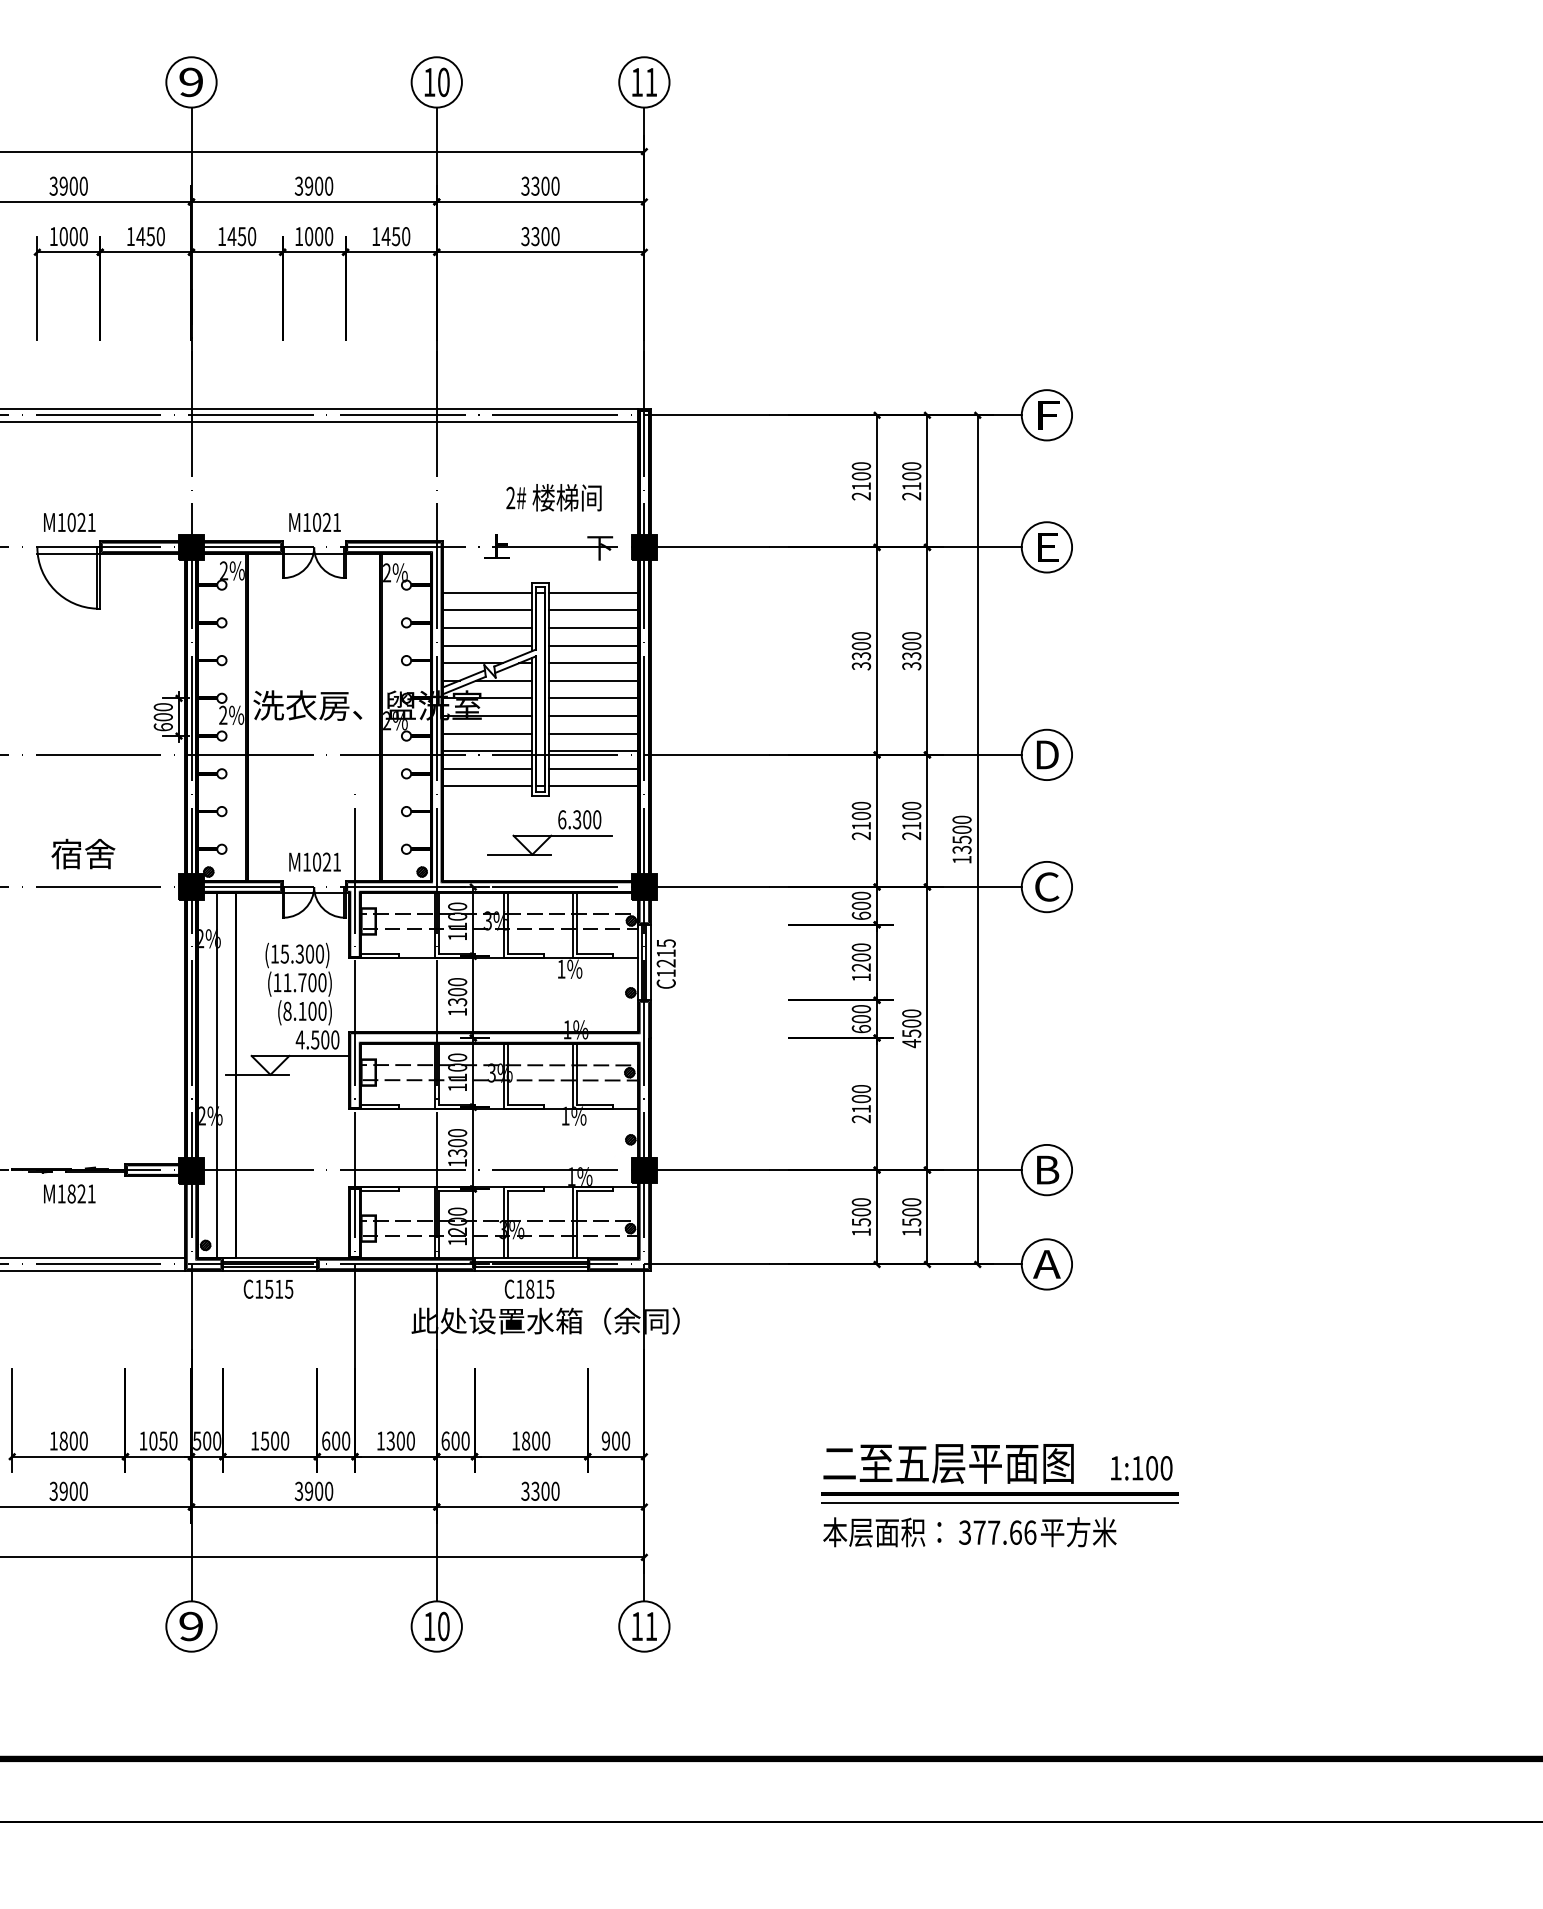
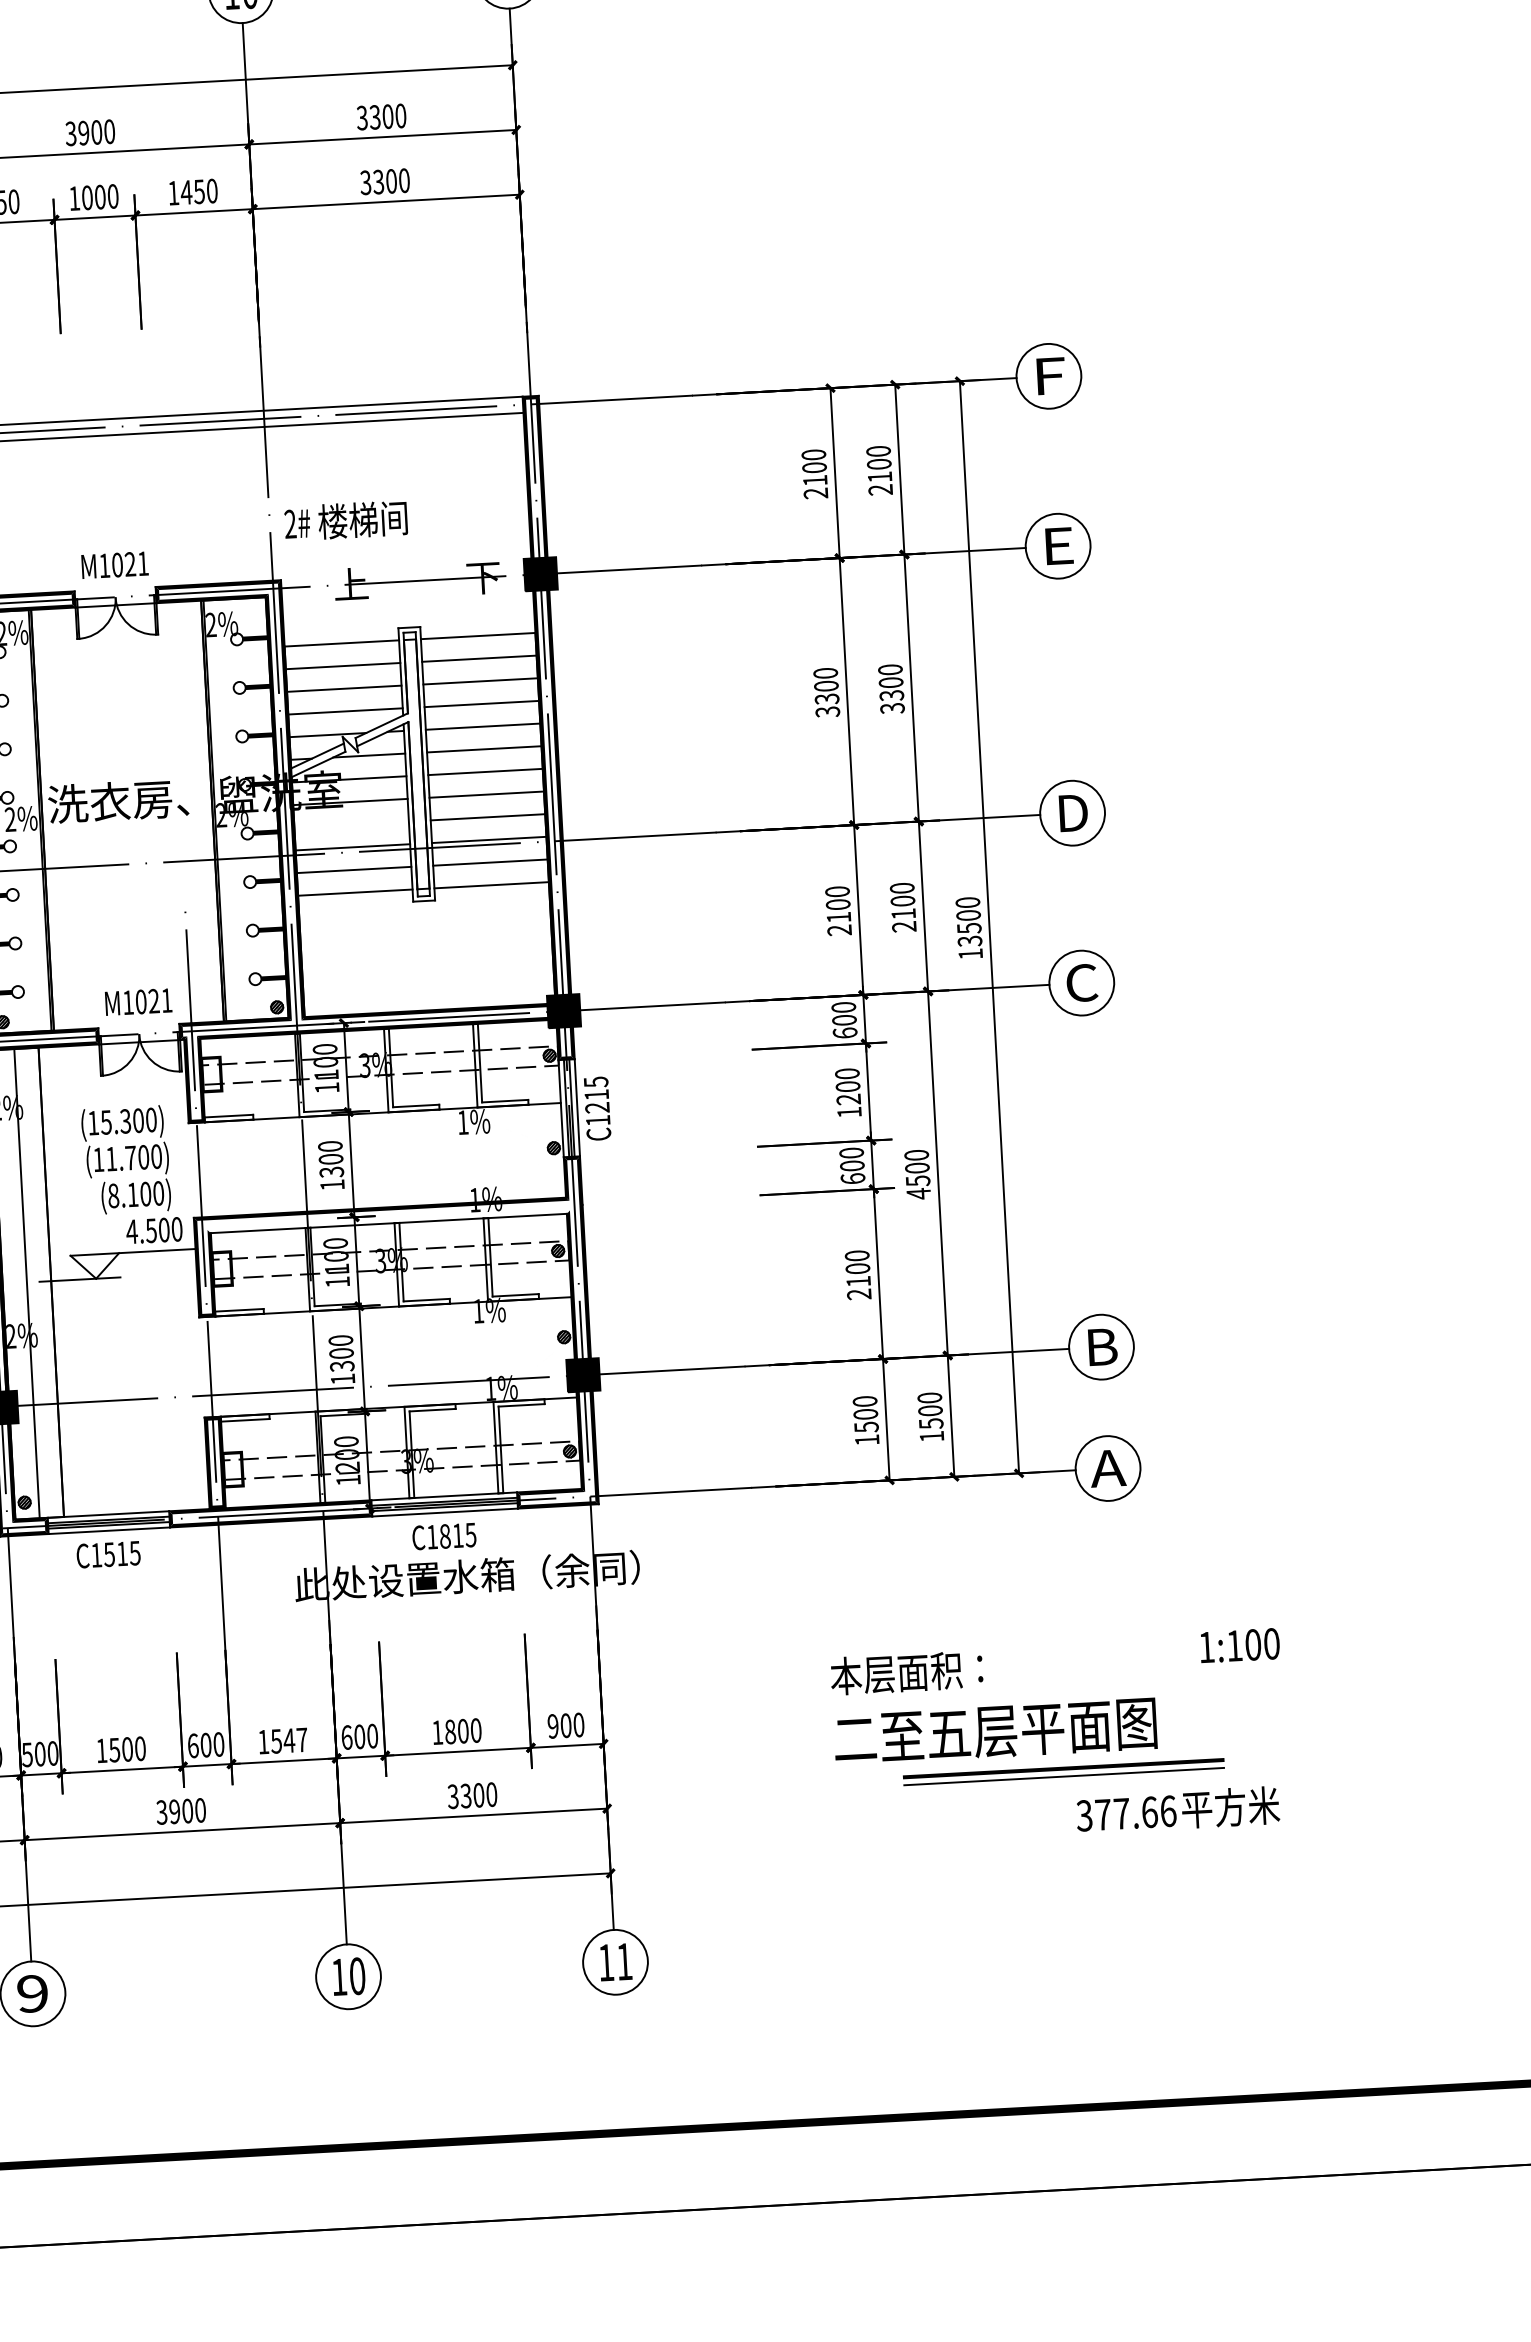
text: (553, 497) -> (345, 520), moved
line: (487, 733) -> (351, 824), removed
part: (549, 832) -> (438, 947), removed
fill: (499, 1042) -> (388, 1221), removed
text: (400, 1440) -> (288, 1740), 1300 -> 1547
text: (1141, 1468) -> (1239, 1645), moved
part: (999, 1497) -> (1063, 1771), size x0.7
text: (882, 1532) -> (907, 1672), moved
text: (1037, 1532) -> (1177, 1810), moved

